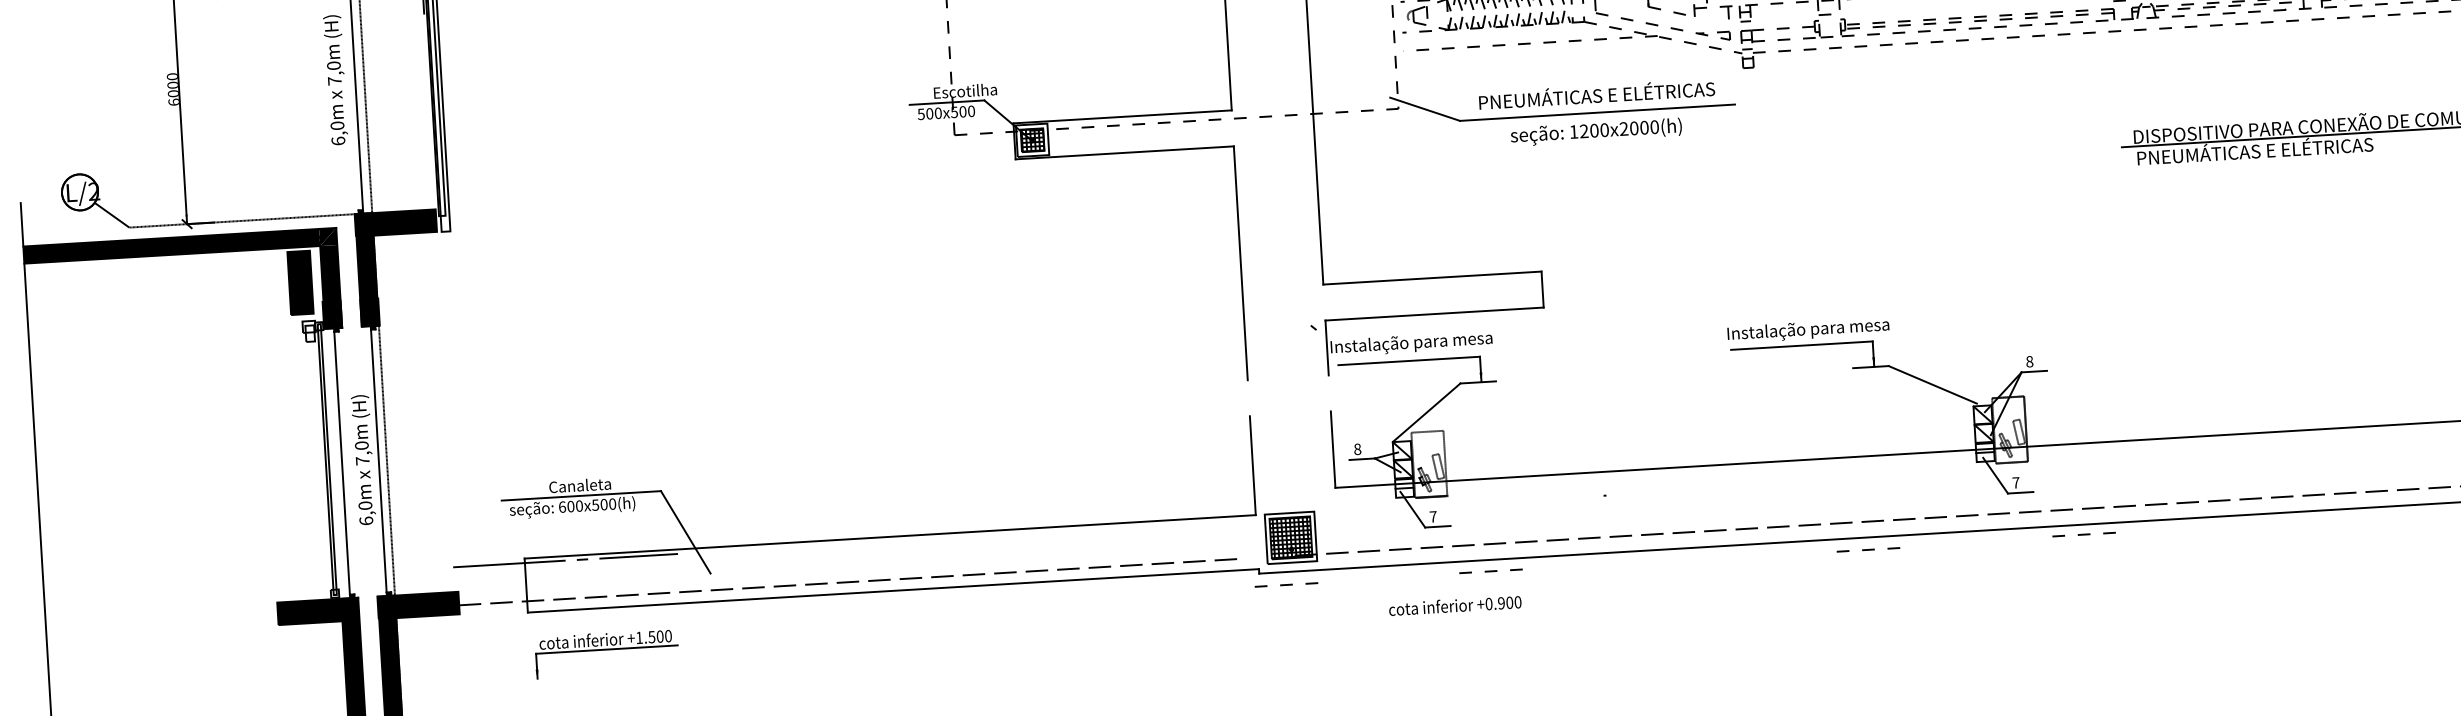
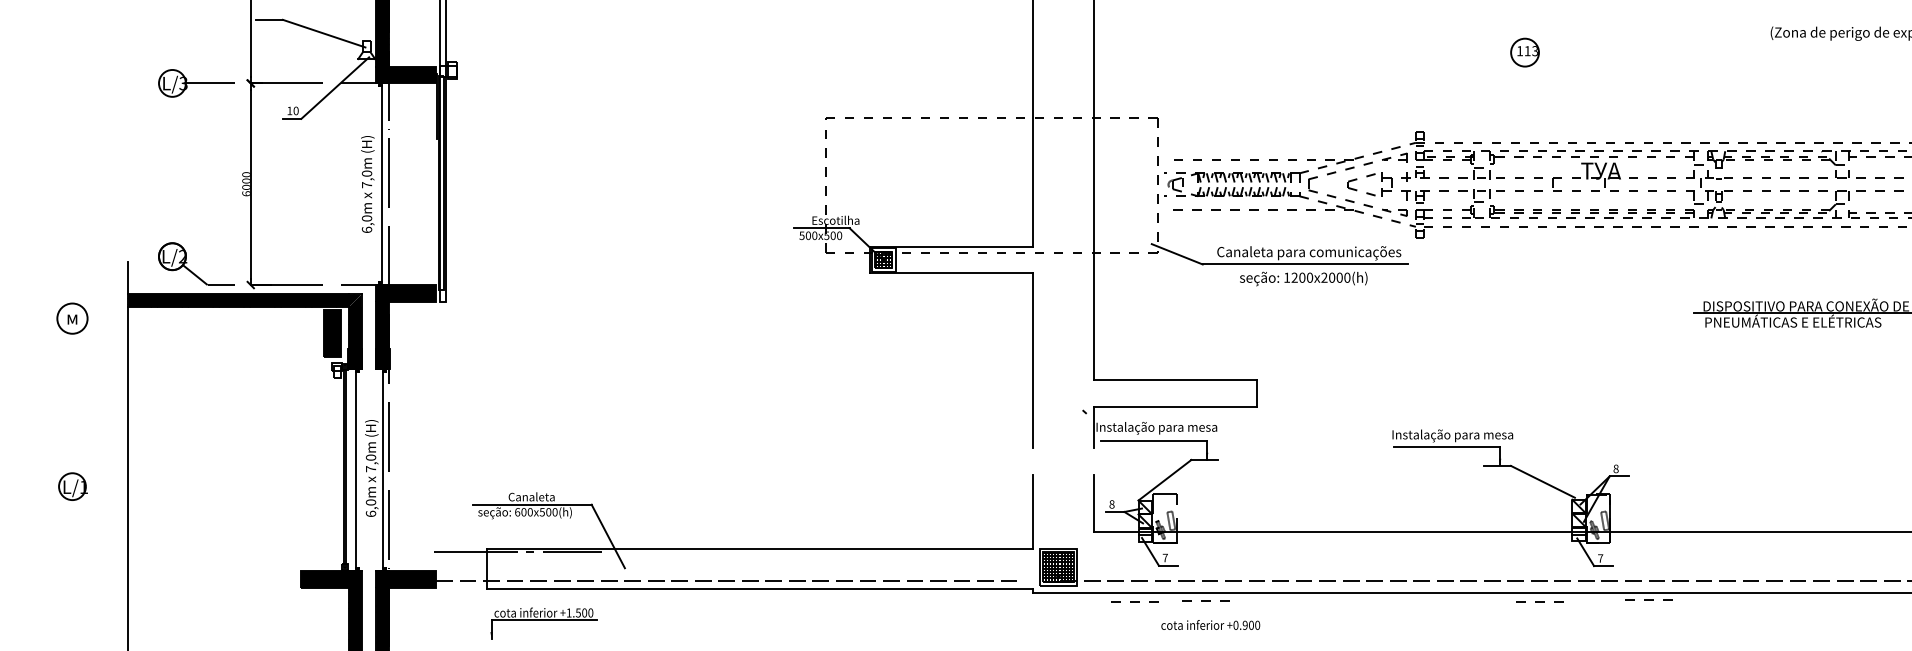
text: (1601, 96) -> (1309, 252), PNEUMÁTICAS E ELÉTRICAS -> Canaleta para comunicações
line: (1868, 549) -> (1539, 601), moved
line: (1285, 584) -> (1134, 601), moved
text: (1454, 604) -> (1210, 624), moved

